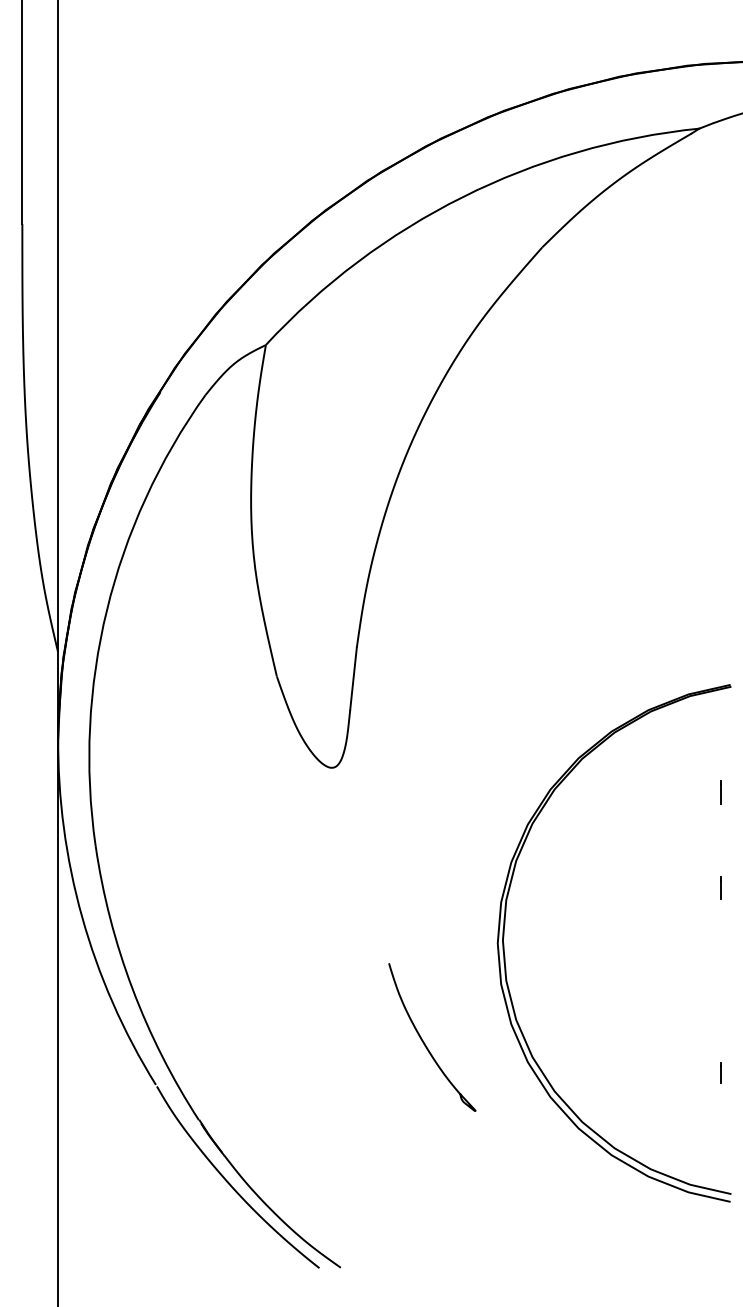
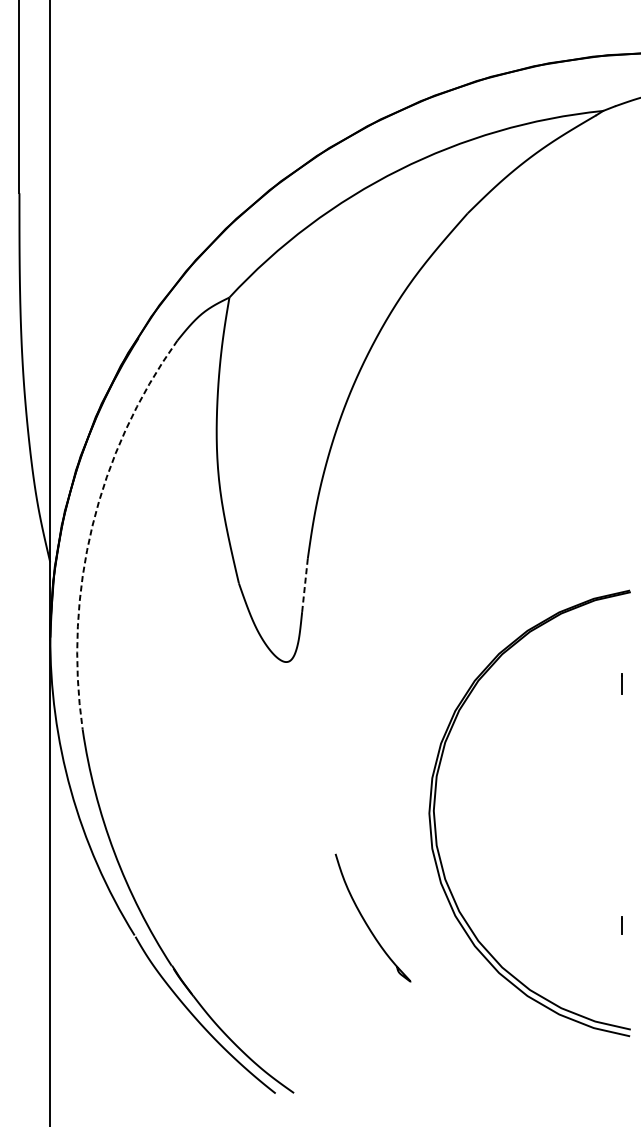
arc: (107, 610) -> (92, 526), solid -> dashed
line: (353, 679) -> (304, 585), solid -> dashed
line: (720, 887) -> (621, 765), removed
curve: (425, 1043) -> (367, 923), moved

